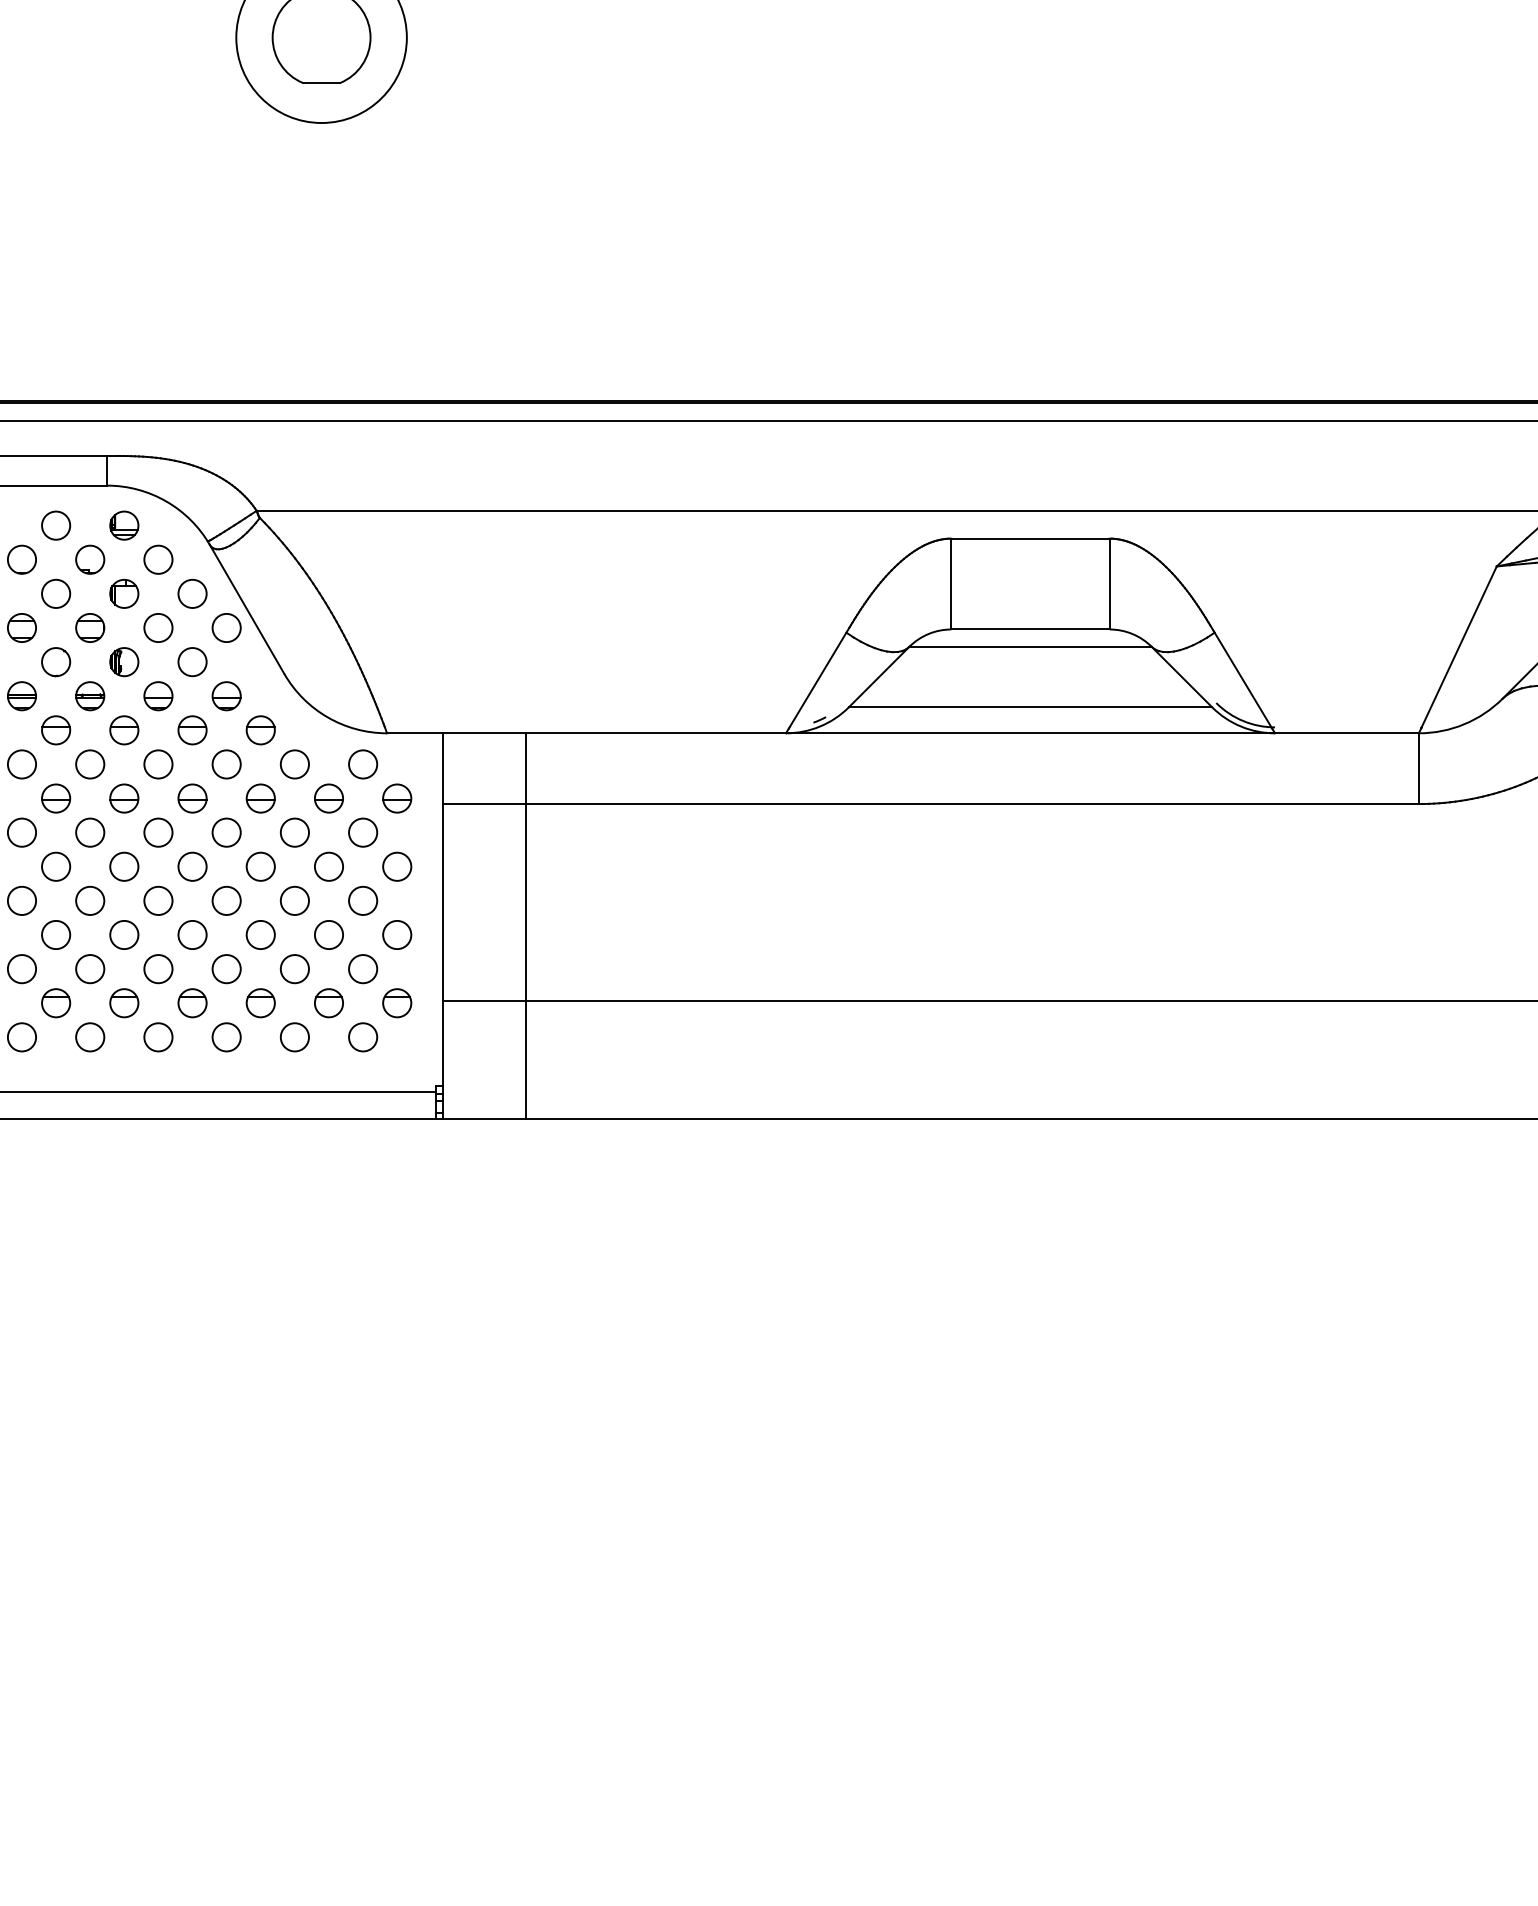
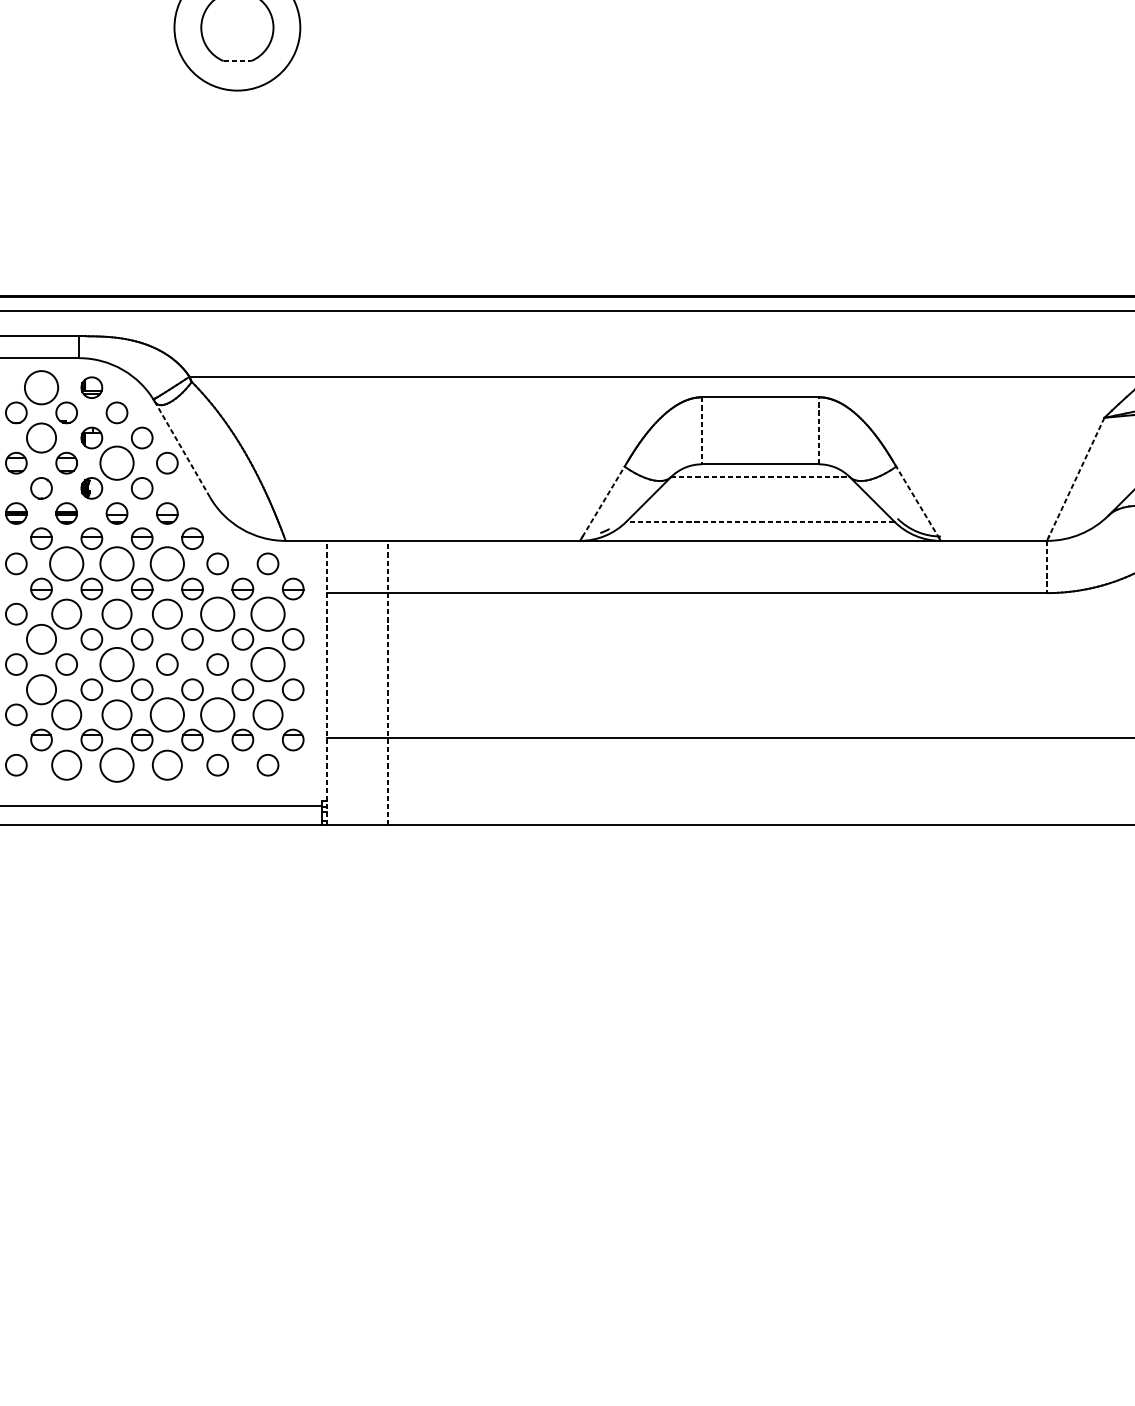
line: (321, 82) -> (237, 60), solid -> dashed
circle: (56, 525) -> (41, 387), size x1.6
line: (1109, 583) -> (818, 430), solid -> dashed
line: (951, 584) -> (702, 431), solid -> dashed
circle: (56, 593) -> (41, 437), size x1.4
line: (246, 609) -> (181, 449), solid -> dashed
circle: (158, 627) -> (117, 462), size x1.6
line: (1031, 646) -> (761, 476), solid -> dashed
line: (1459, 646) -> (1076, 476), solid -> dashed
line: (819, 677) -> (604, 499), solid -> dashed
line: (1242, 678) -> (916, 500), solid -> dashed
line: (1030, 707) -> (760, 521), solid -> dashed
circle: (90, 764) -> (66, 563), size x1.6
circle: (158, 764) -> (117, 563), size x1.6
circle: (226, 764) -> (167, 563), size x1.6
line: (1418, 769) -> (1046, 567), solid -> dashed
circle: (90, 832) -> (66, 614), size x1.4
circle: (158, 832) -> (117, 614), size x1.4
circle: (226, 832) -> (167, 614), size x1.4
circle: (294, 832) -> (217, 614), size x1.6
circle: (363, 832) -> (268, 614), size x1.6
circle: (56, 866) -> (41, 639), size x1.4
circle: (158, 900) -> (117, 664), size x1.6
circle: (363, 900) -> (268, 664), size x1.6
line: (443, 926) -> (327, 683), solid -> dashed
line: (526, 926) -> (388, 683), solid -> dashed
circle: (56, 934) -> (41, 689), size x1.4
circle: (90, 969) -> (66, 715), size x1.4
circle: (158, 969) -> (117, 715), size x1.4
circle: (226, 969) -> (167, 715), size x1.6
circle: (294, 969) -> (217, 715), size x1.6
circle: (363, 969) -> (268, 715), size x1.4
circle: (90, 1037) -> (66, 765), size x1.4
circle: (158, 1037) -> (117, 765), size x1.6
circle: (226, 1037) -> (167, 765), size x1.4

